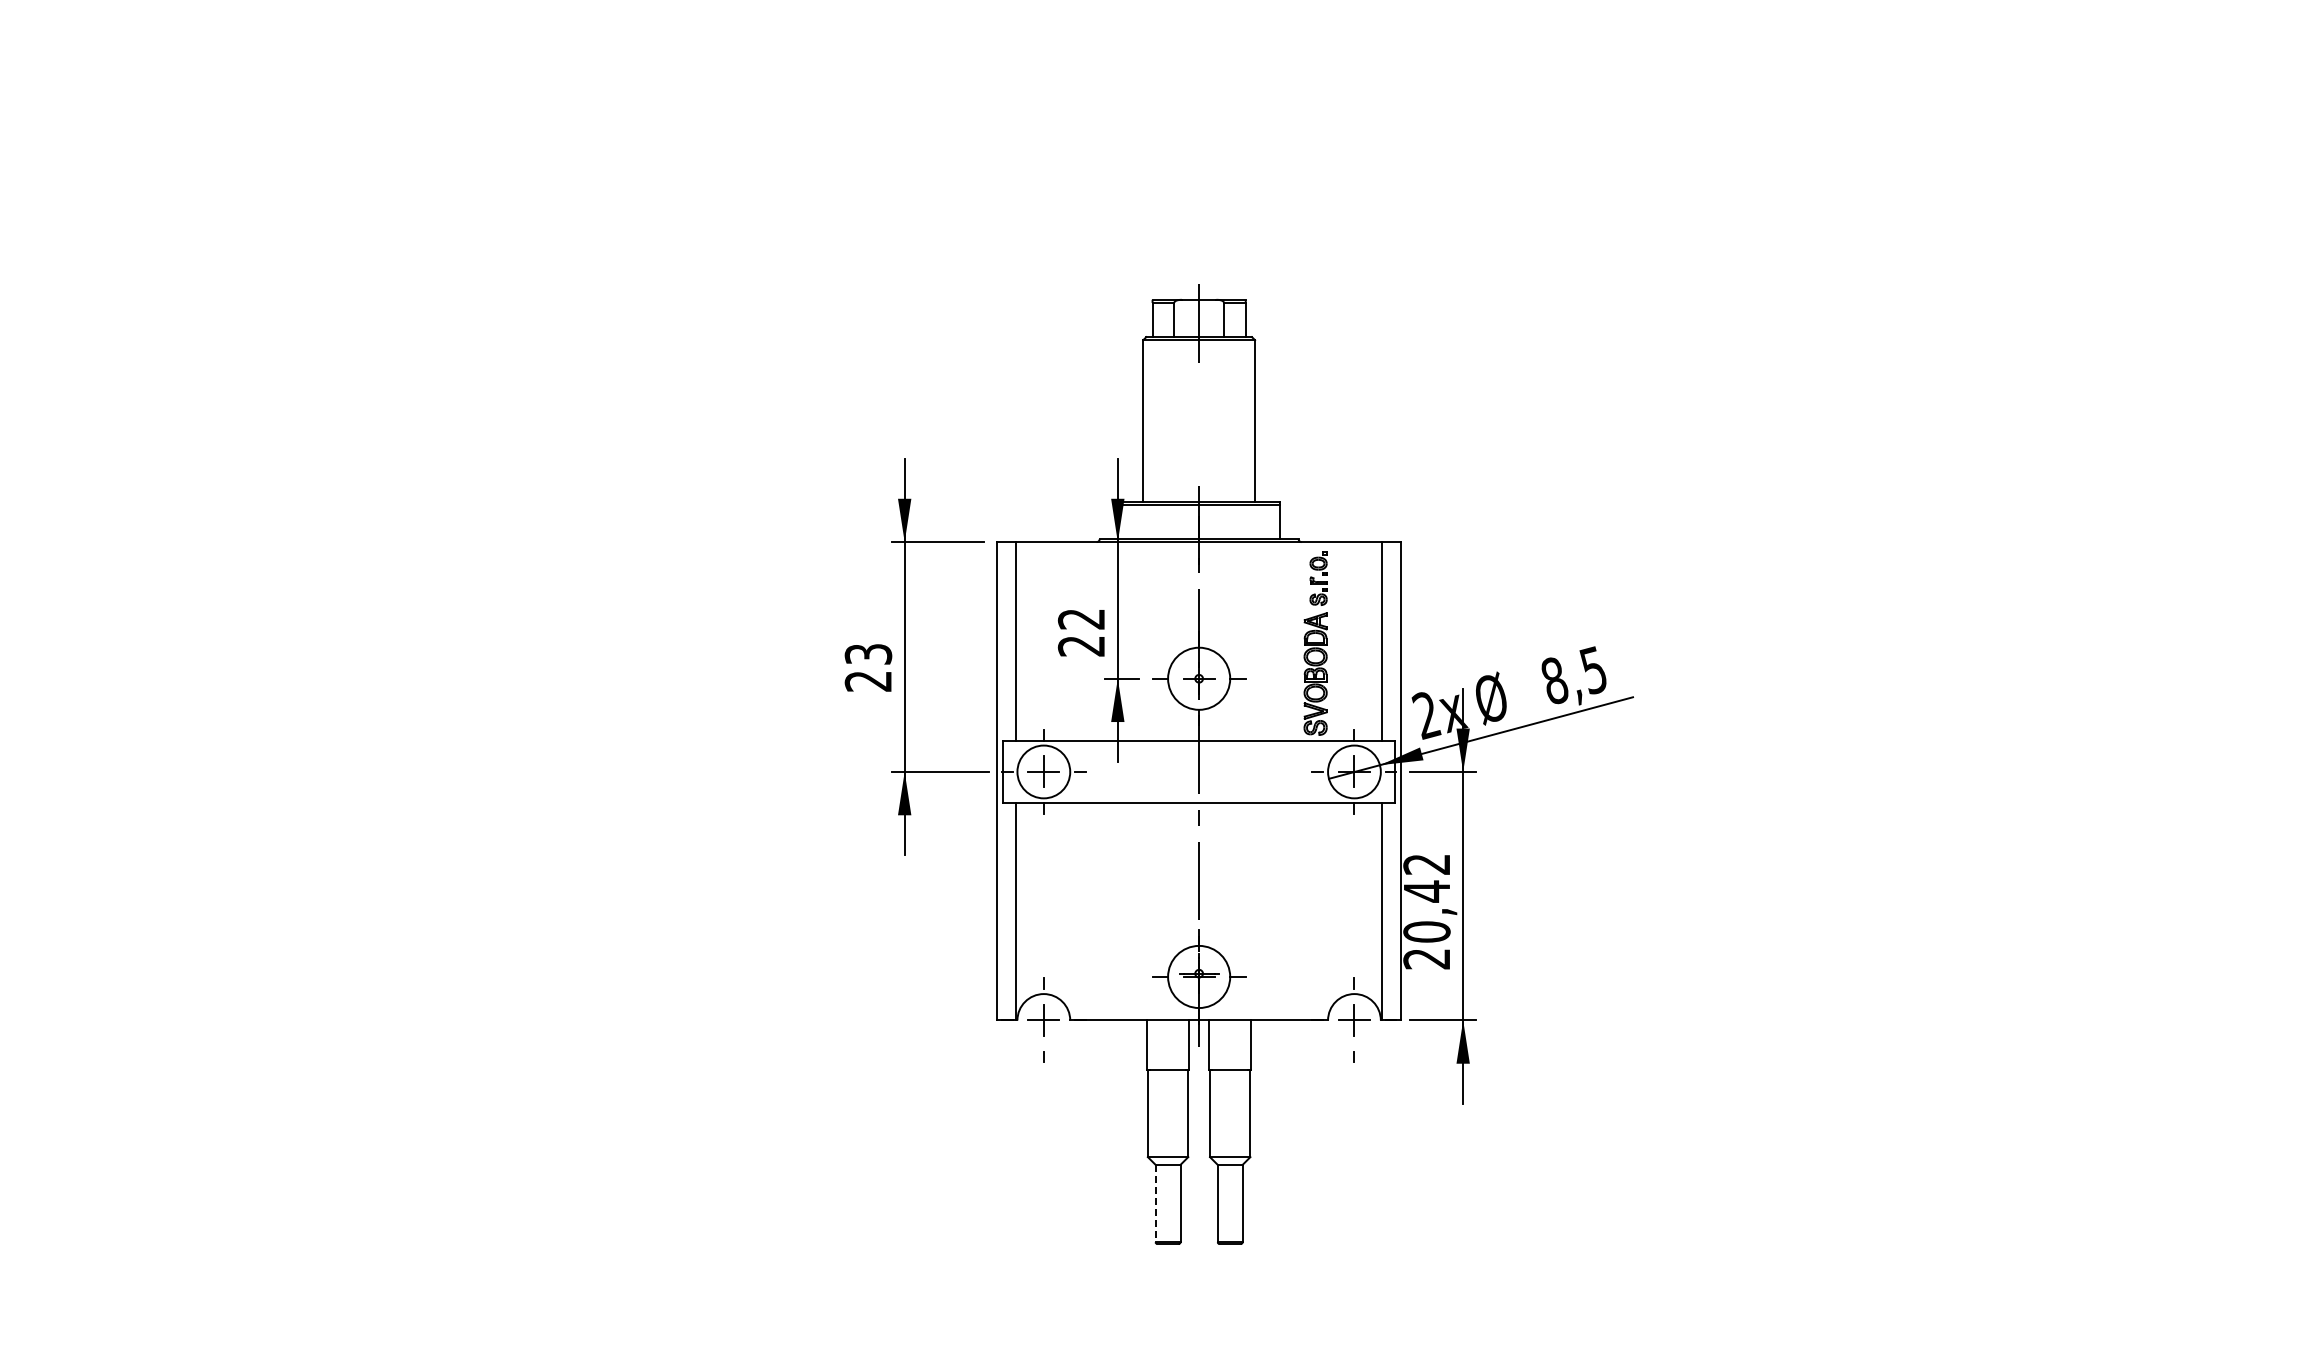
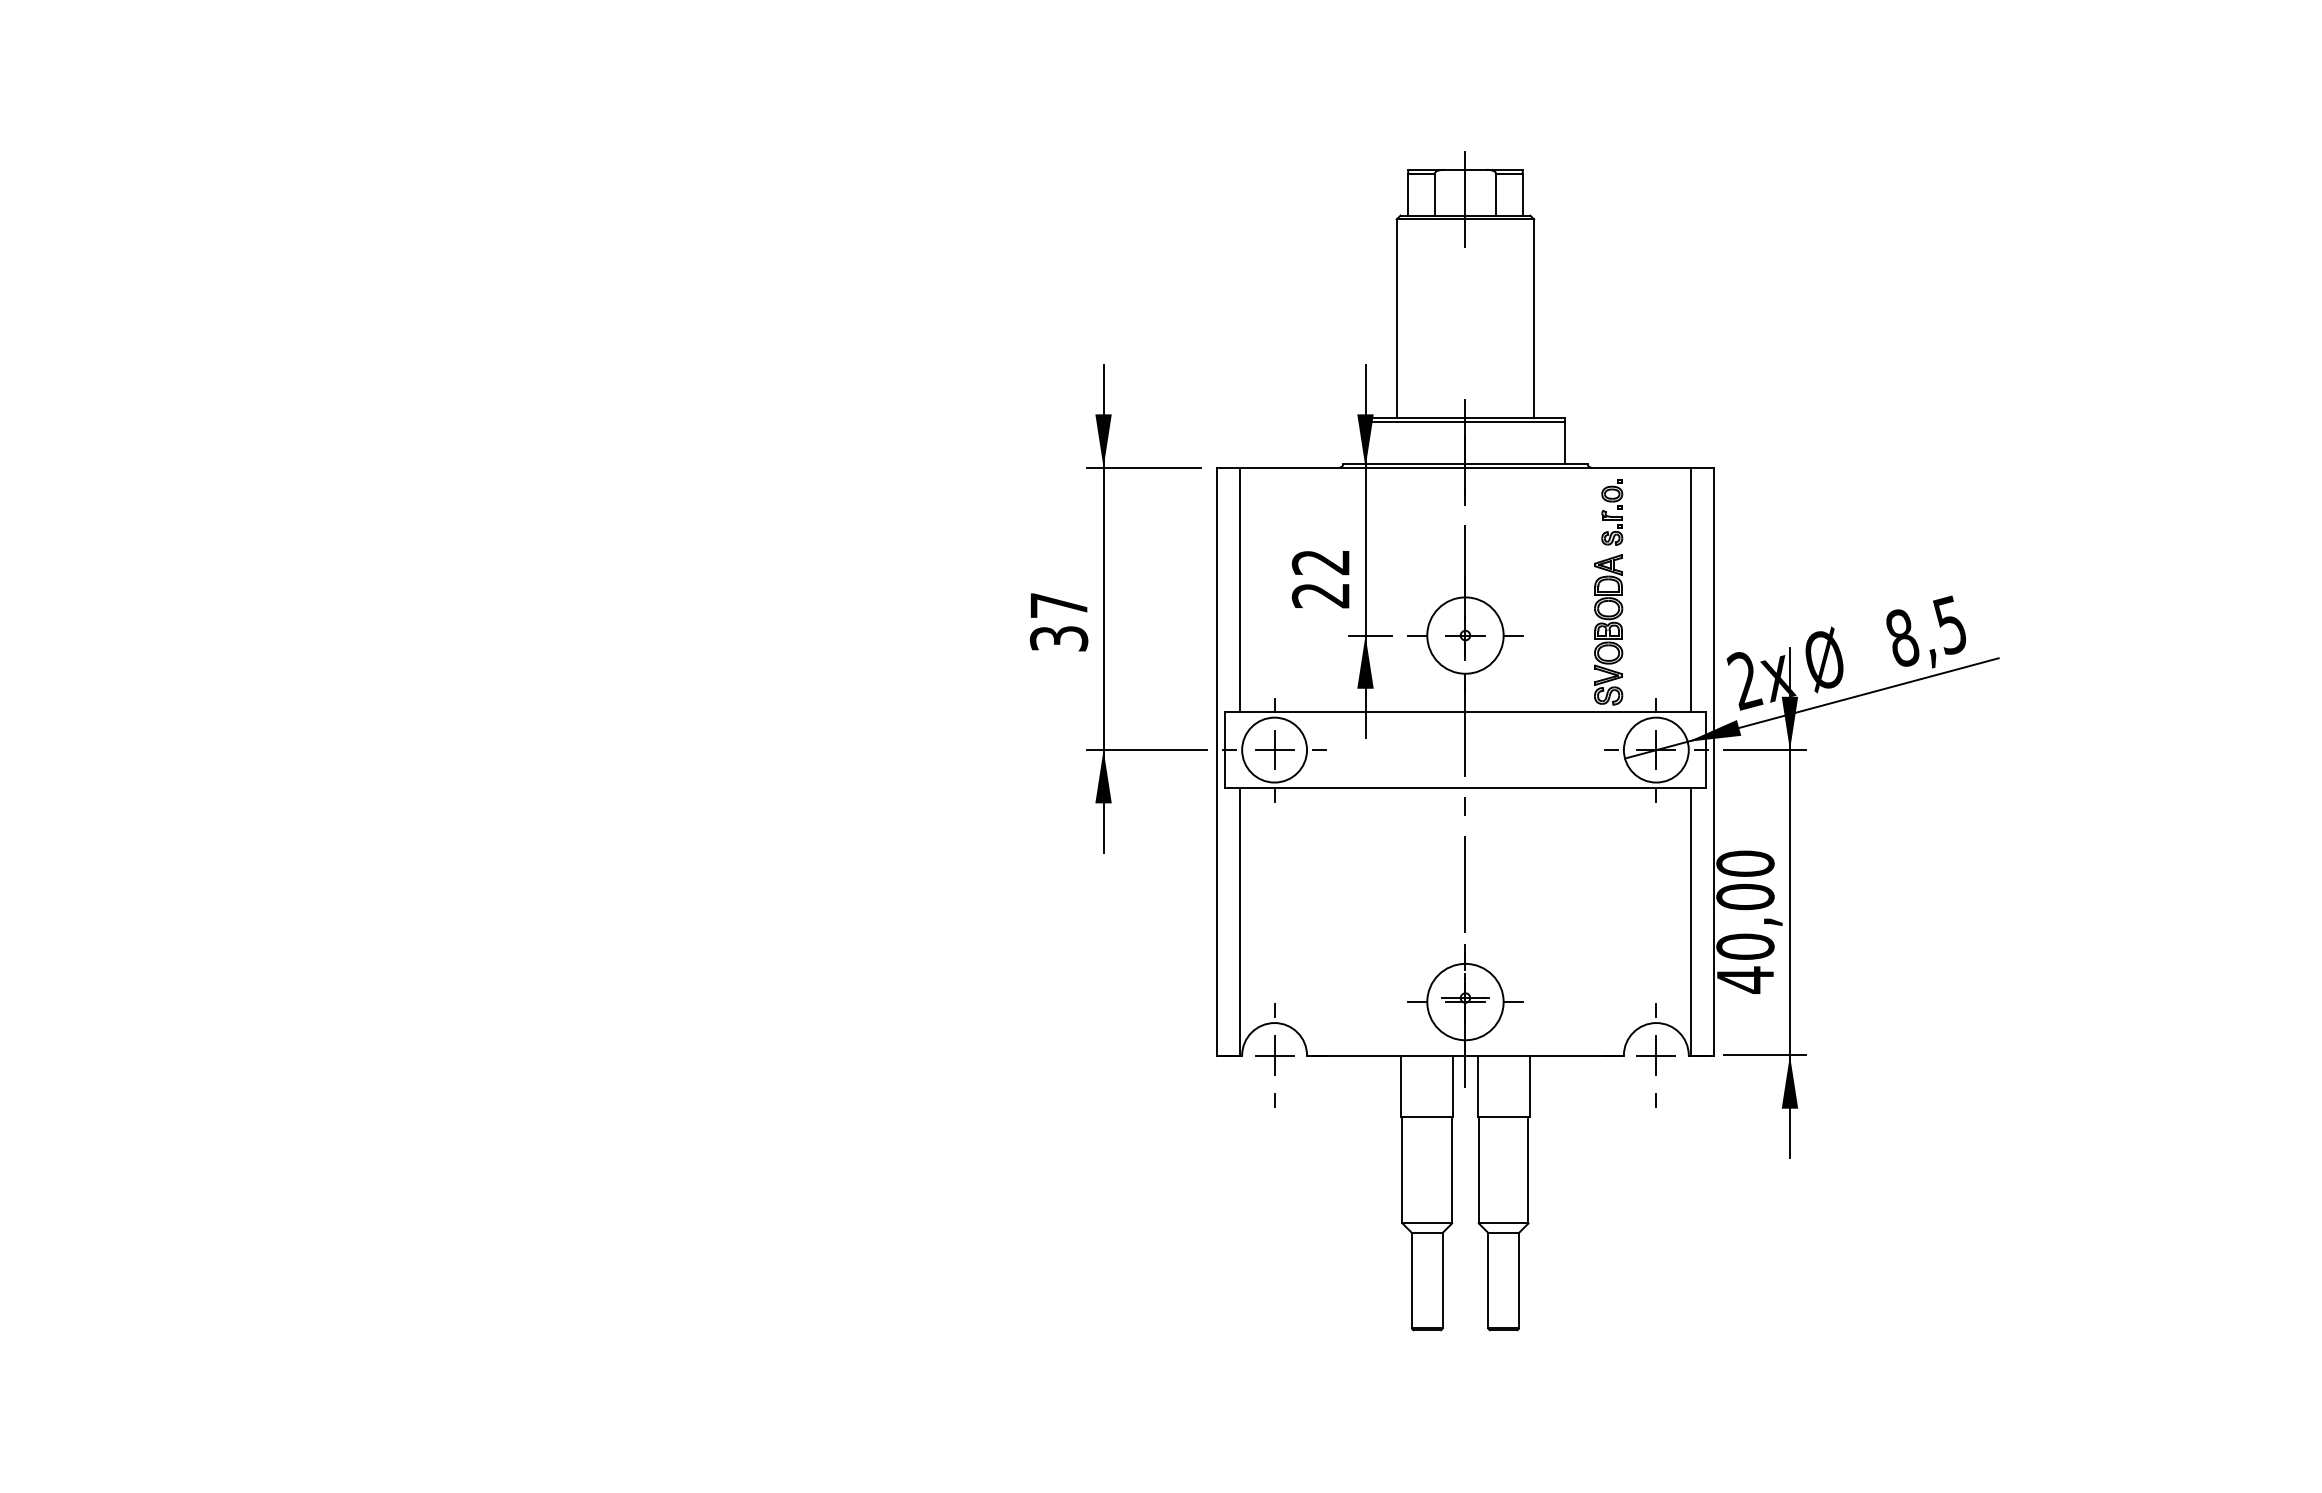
text: (868, 667) -> (1059, 621), 23 -> 37
text: (1426, 911) -> (1744, 921), 20,42 -> 40,00
line: (1155, 1203) -> (1411, 1280), dashed -> solid

